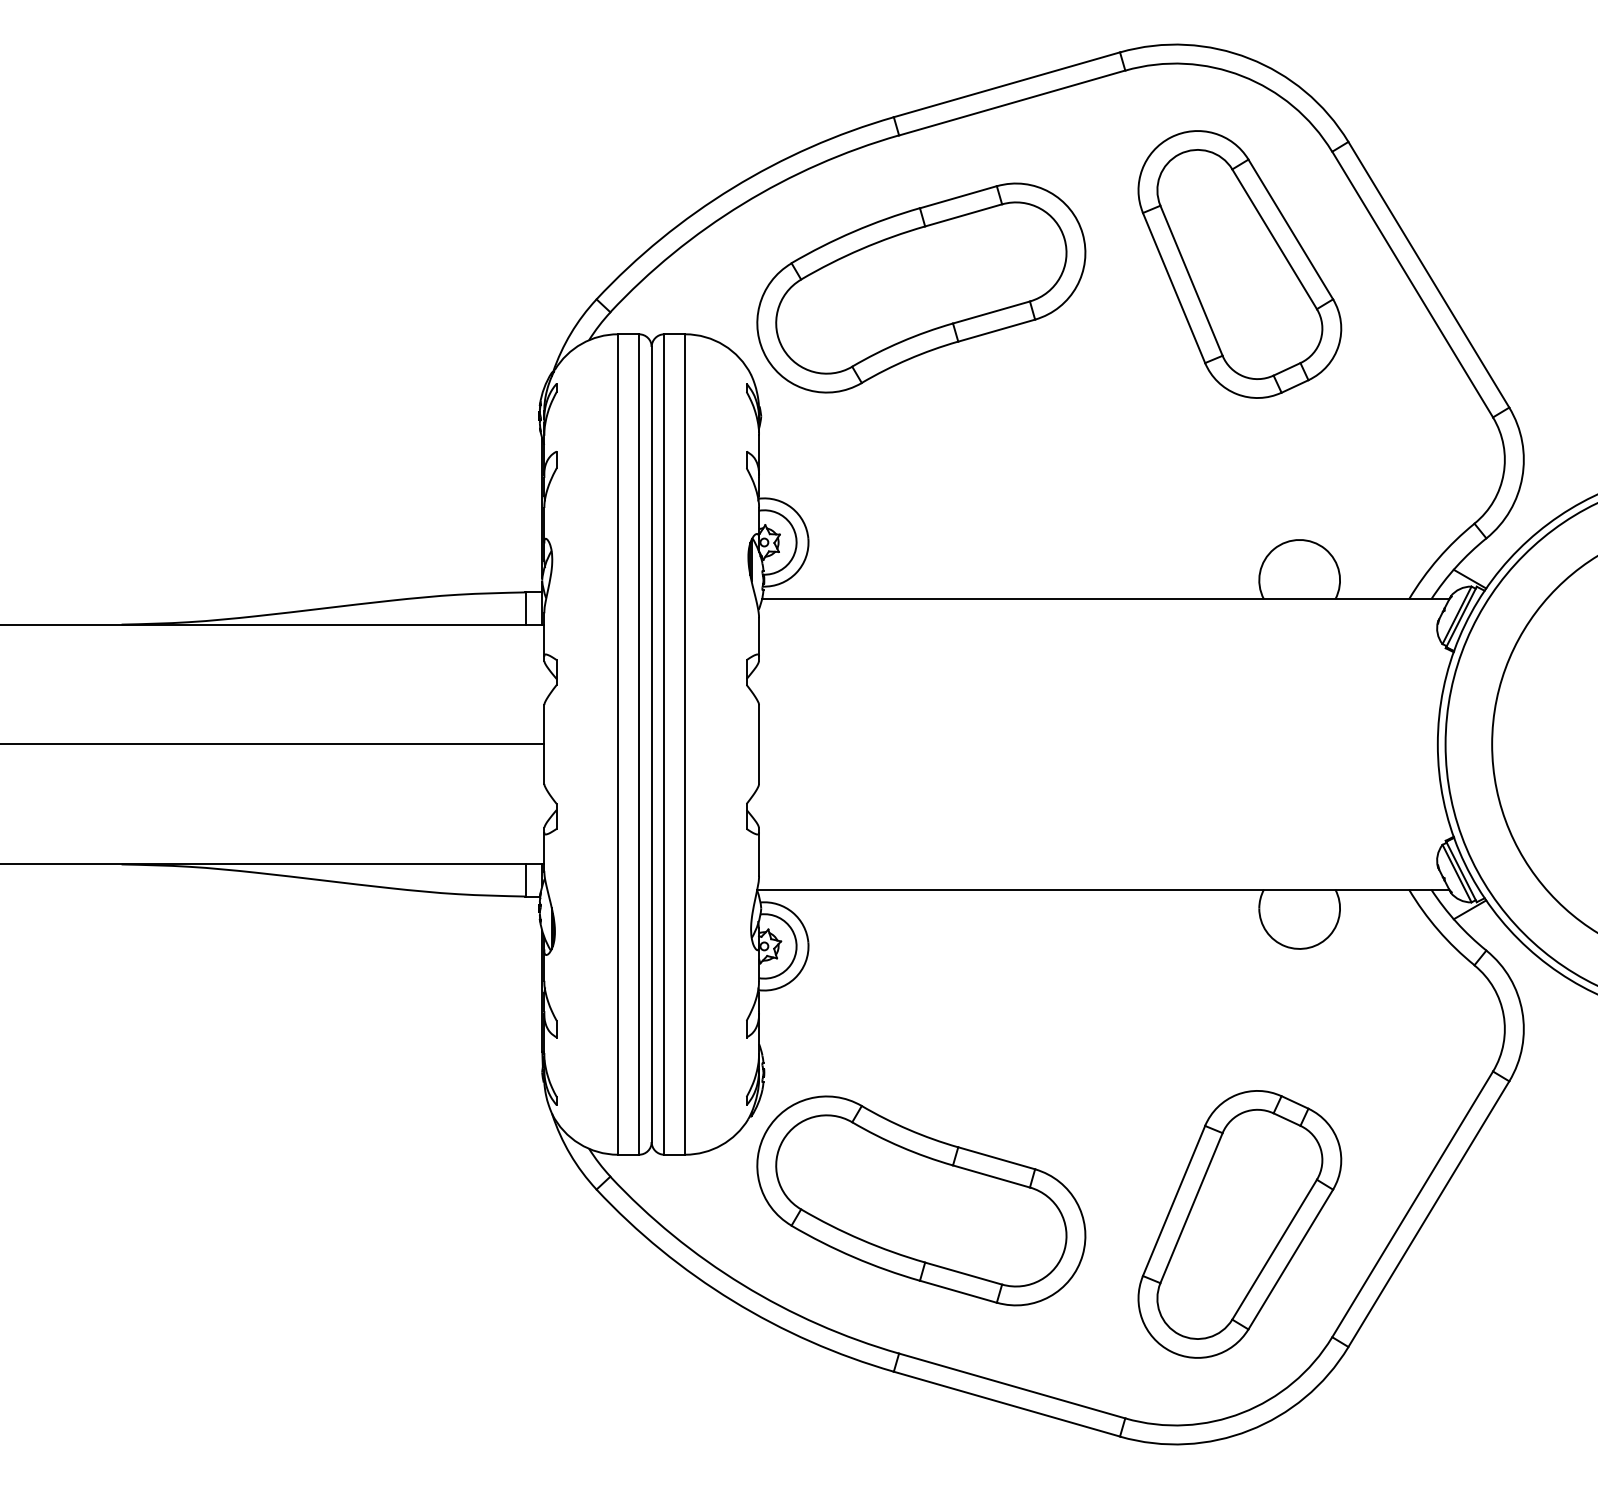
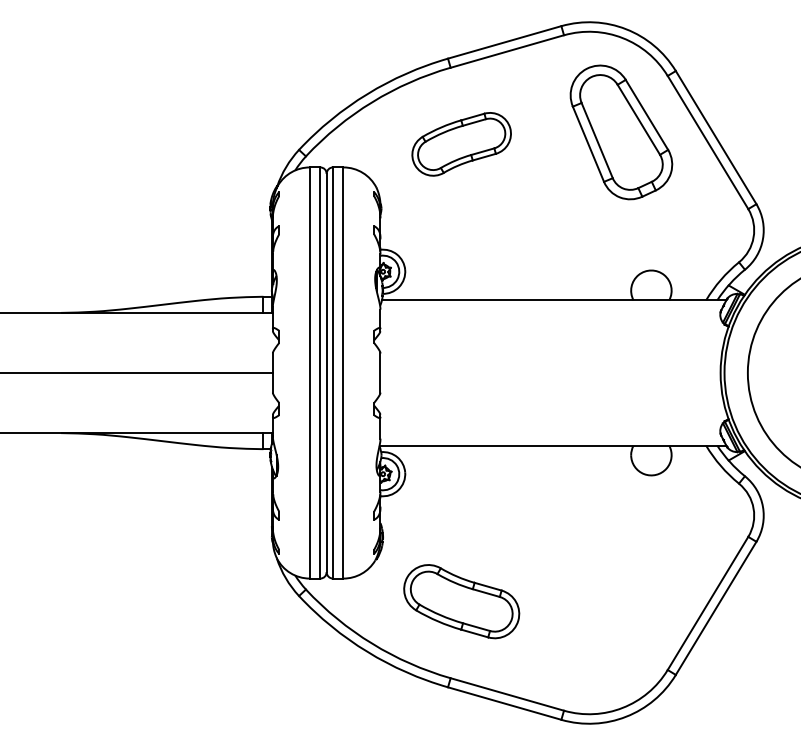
part: (920, 288) -> (461, 144), size x0.6
part: (920, 1200) -> (461, 601), size x0.7
part: (1240, 1224) -> (621, 613), removed

